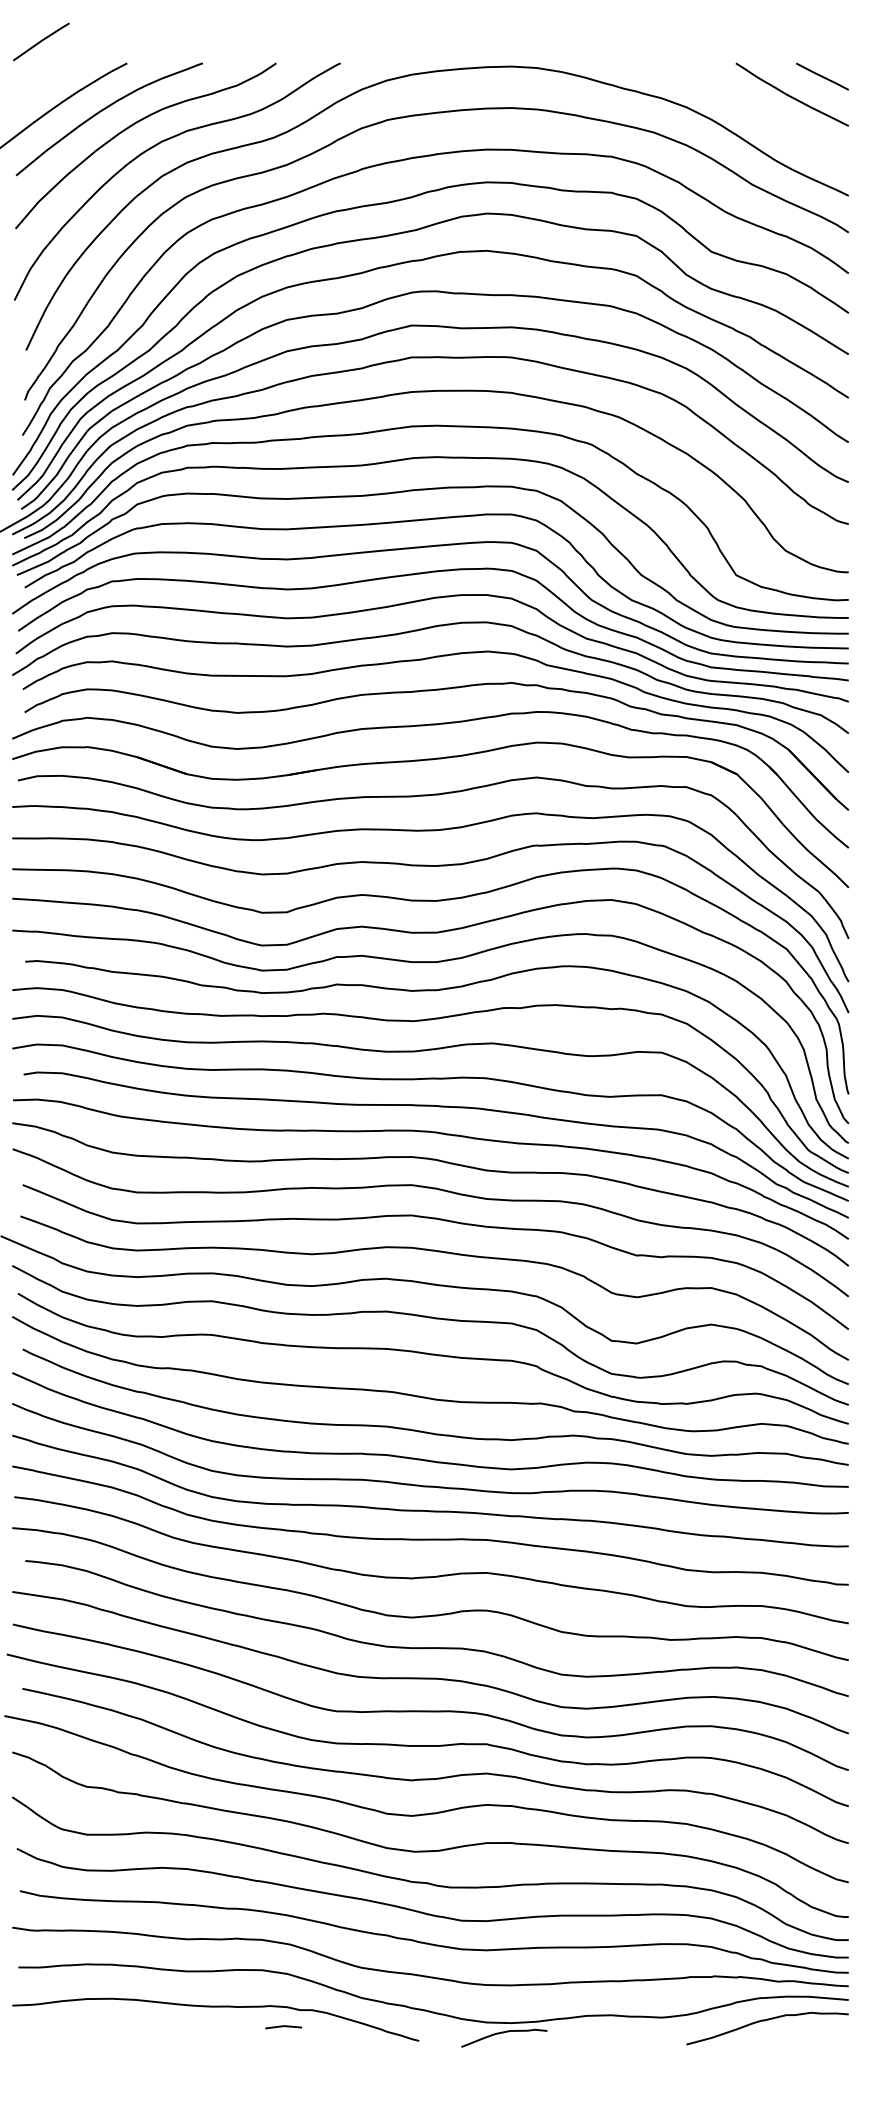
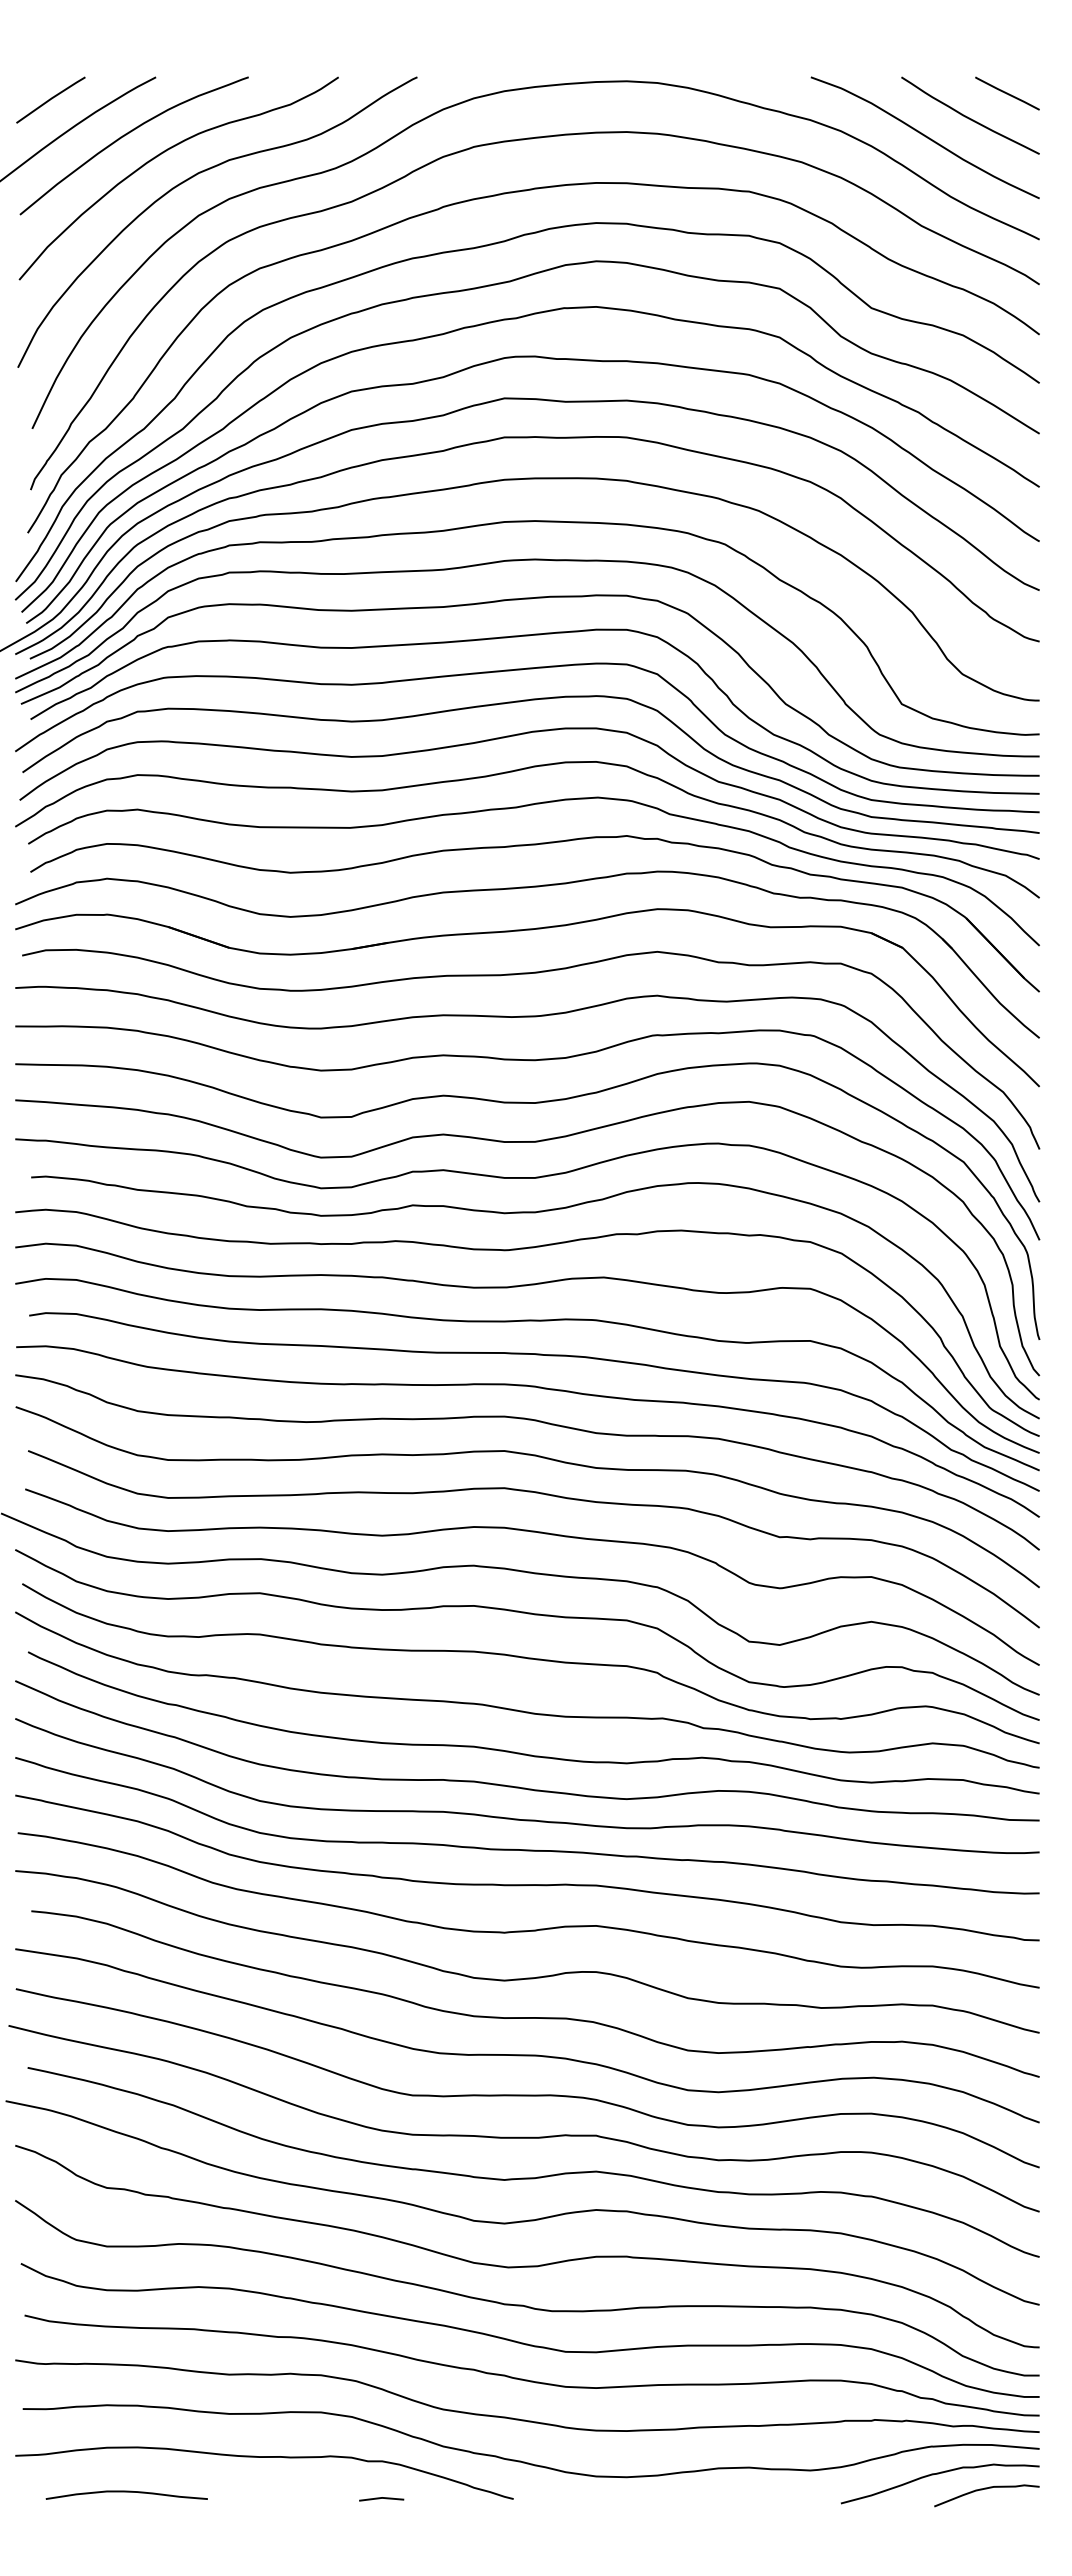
line: (41, 41) -> (50, 99), moved
curve: (754, 111) -> (924, 136), added
line: (283, 2026) -> (381, 2498), moved
curve: (504, 2033) -> (986, 2489), moved
curve: (103, 2035) -> (126, 2492), added

